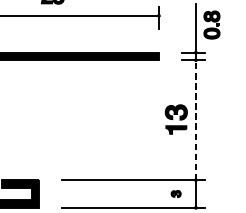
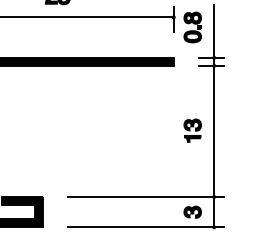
part: (211, 25) -> (192, 27), moved
part: (176, 119) -> (192, 130), size x0.71
line: (196, 120) -> (214, 131), dashed -> solid
part: (176, 193) -> (192, 211), size x1.67

